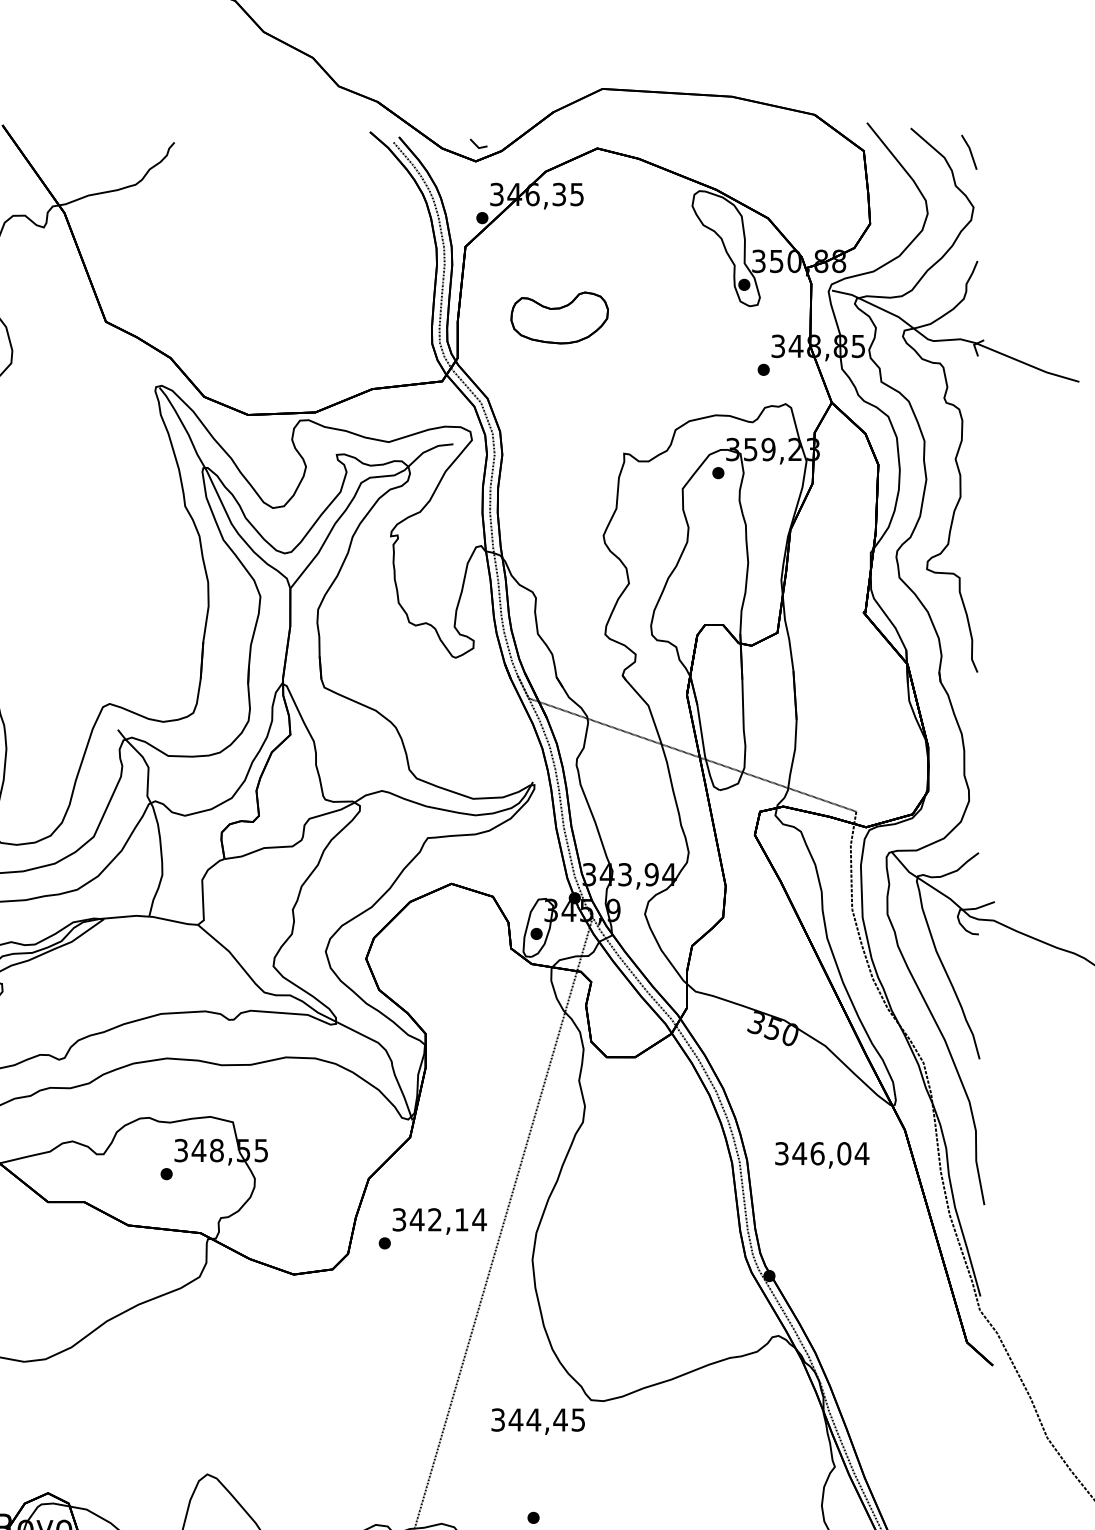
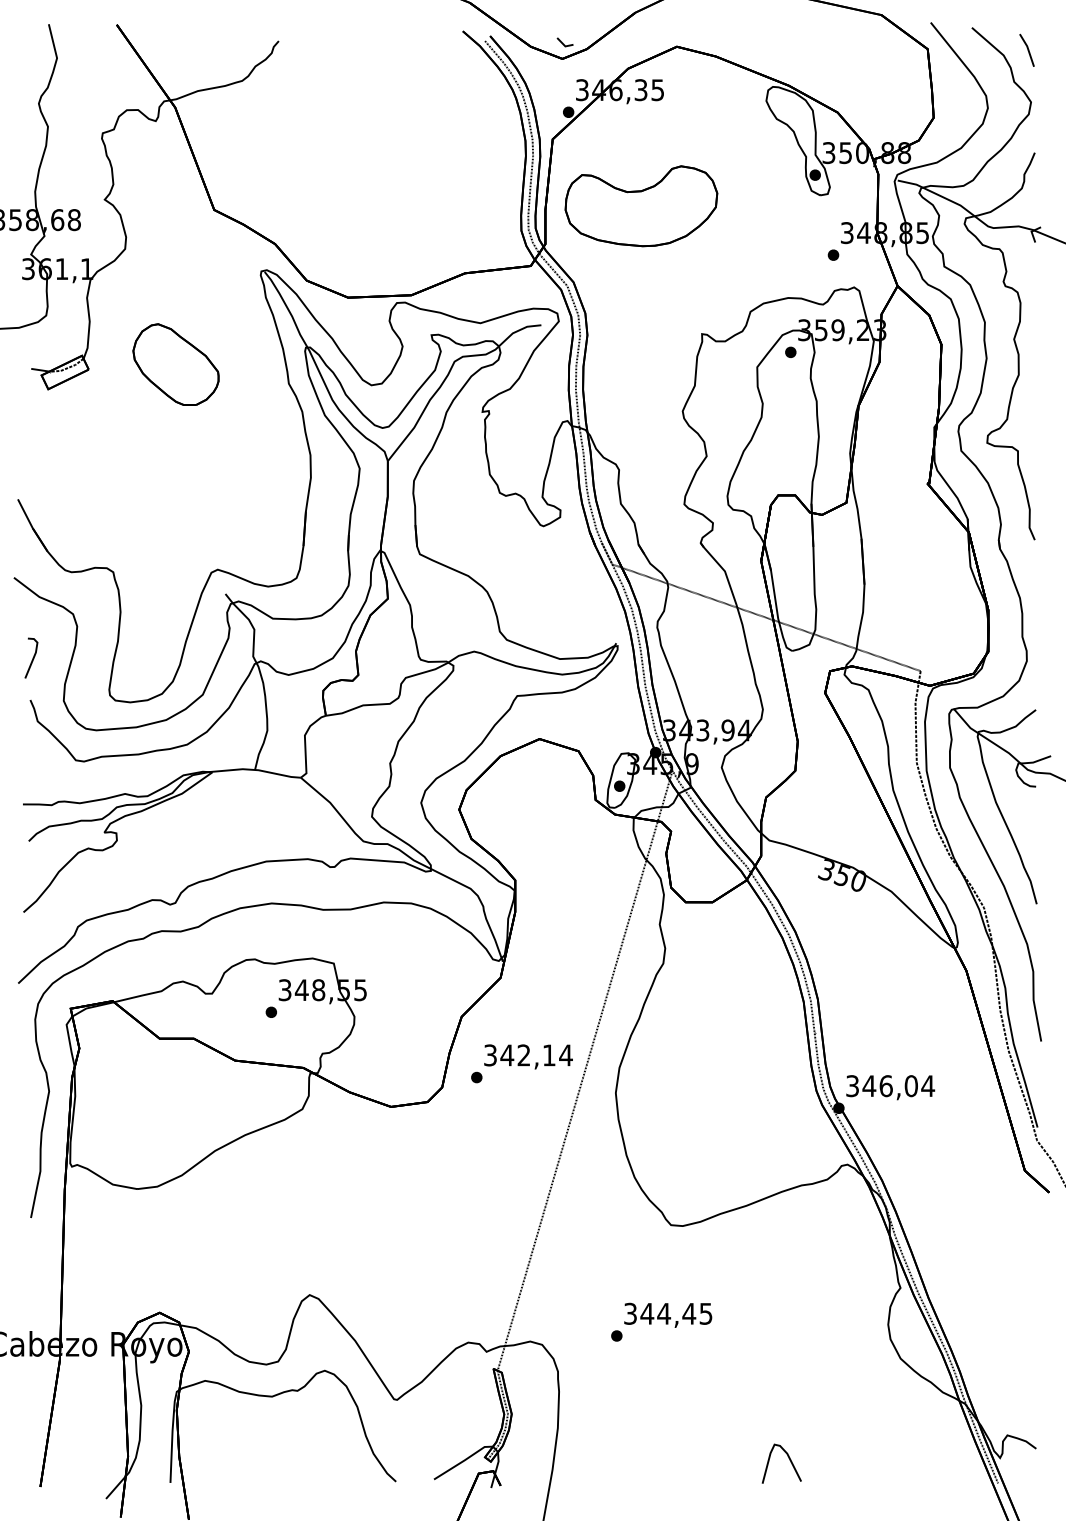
part: (559, 318) -> (641, 206), size x1.67
part: (64, 485) -> (175, 364), added
text: (822, 1155) -> (890, 1087), moved
text: (538, 1420) -> (668, 1314), moved

